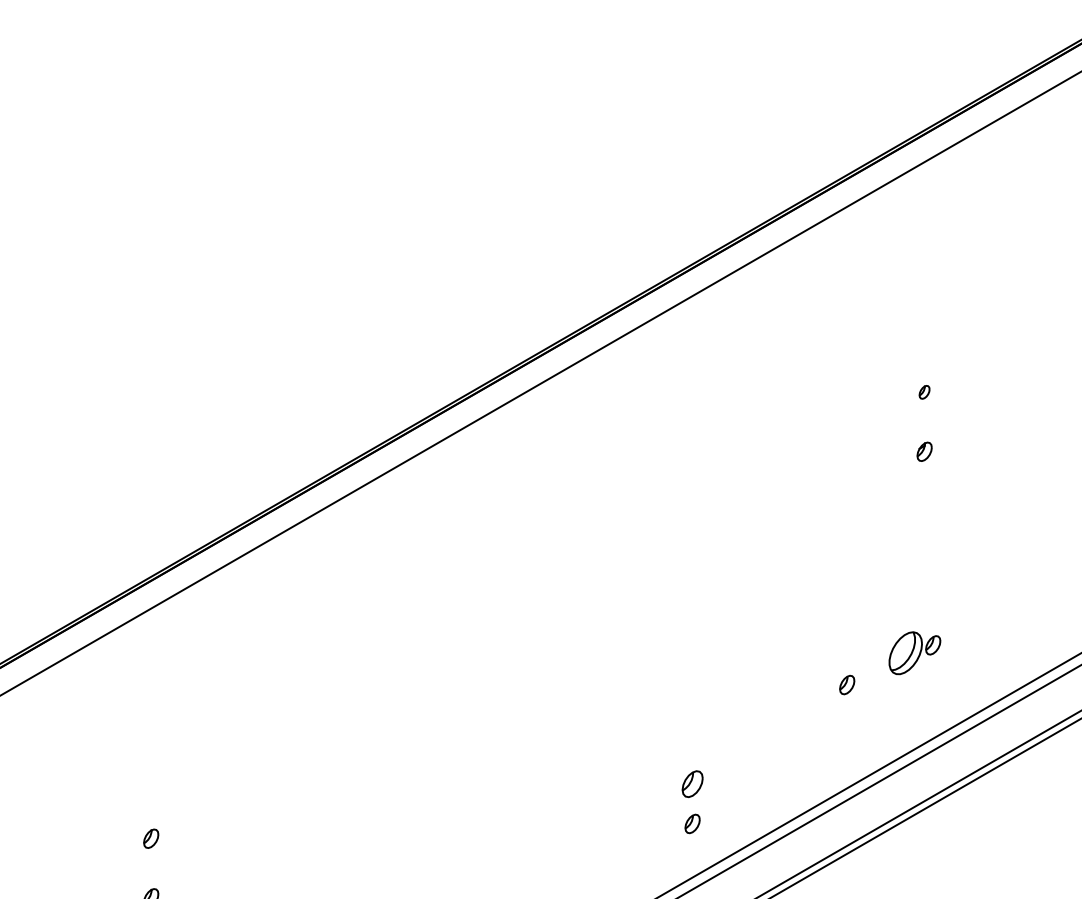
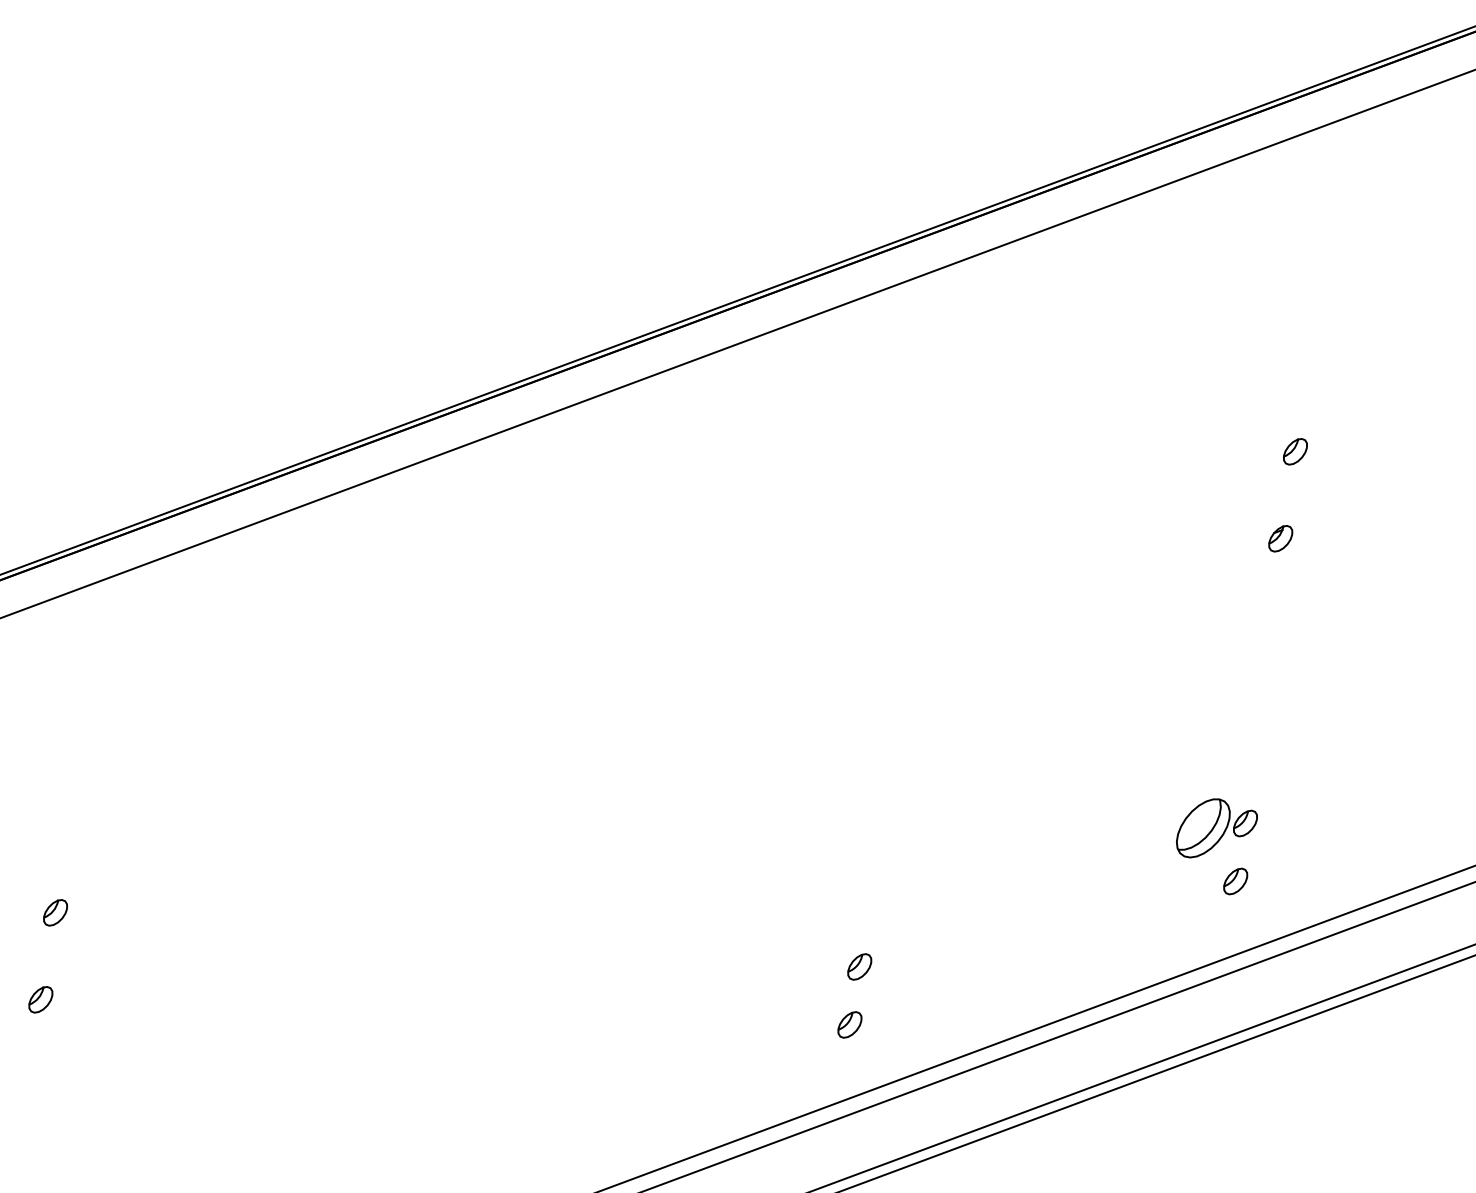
part: (924, 392) -> (1295, 452), size x1.43
part: (847, 684) -> (1236, 880), moved
part: (692, 784) -> (859, 967), size x0.71

